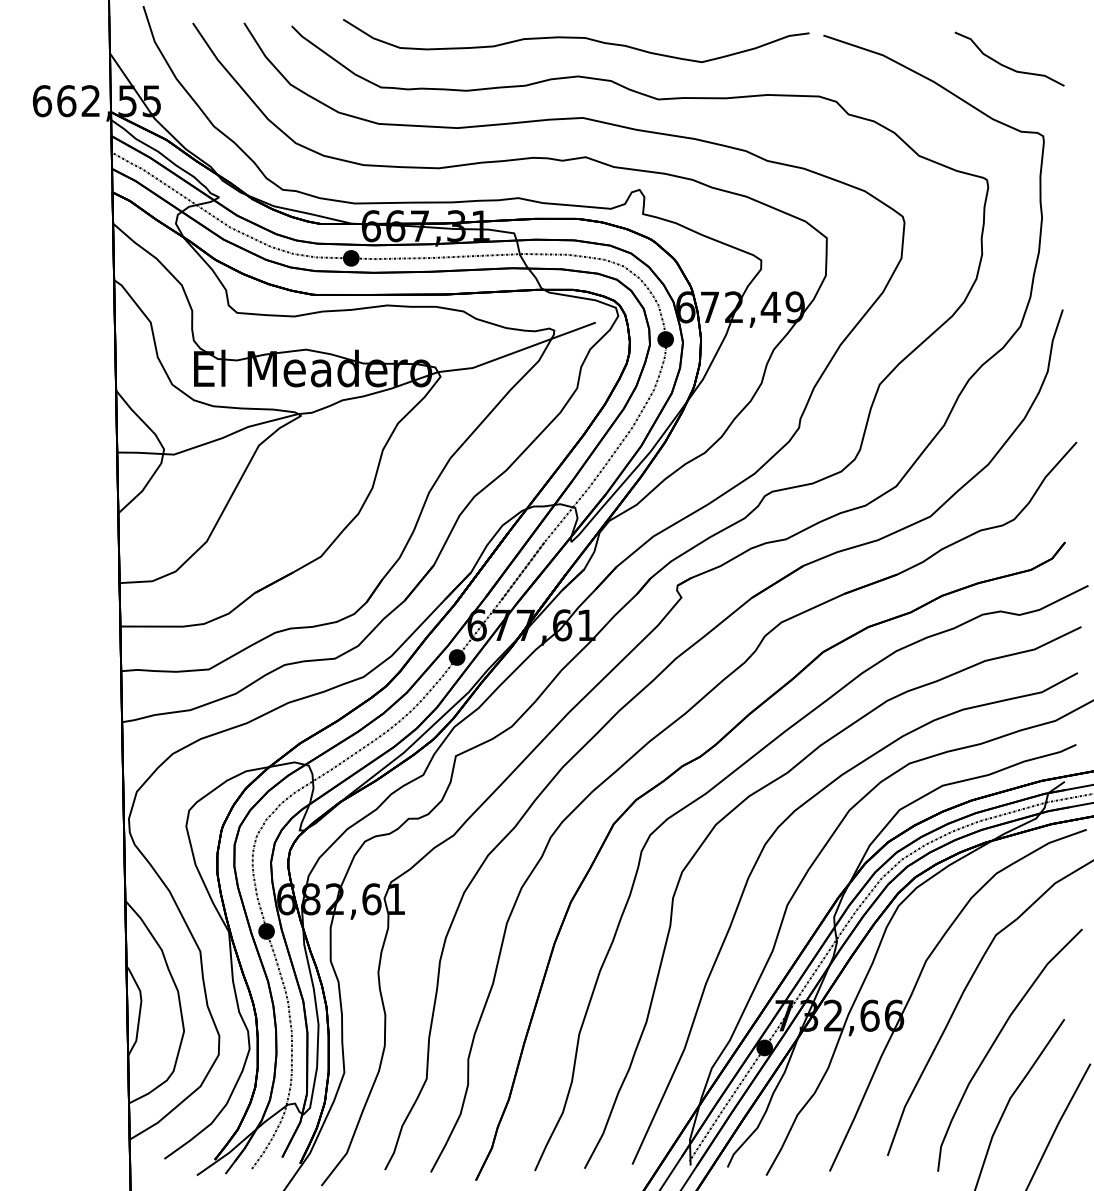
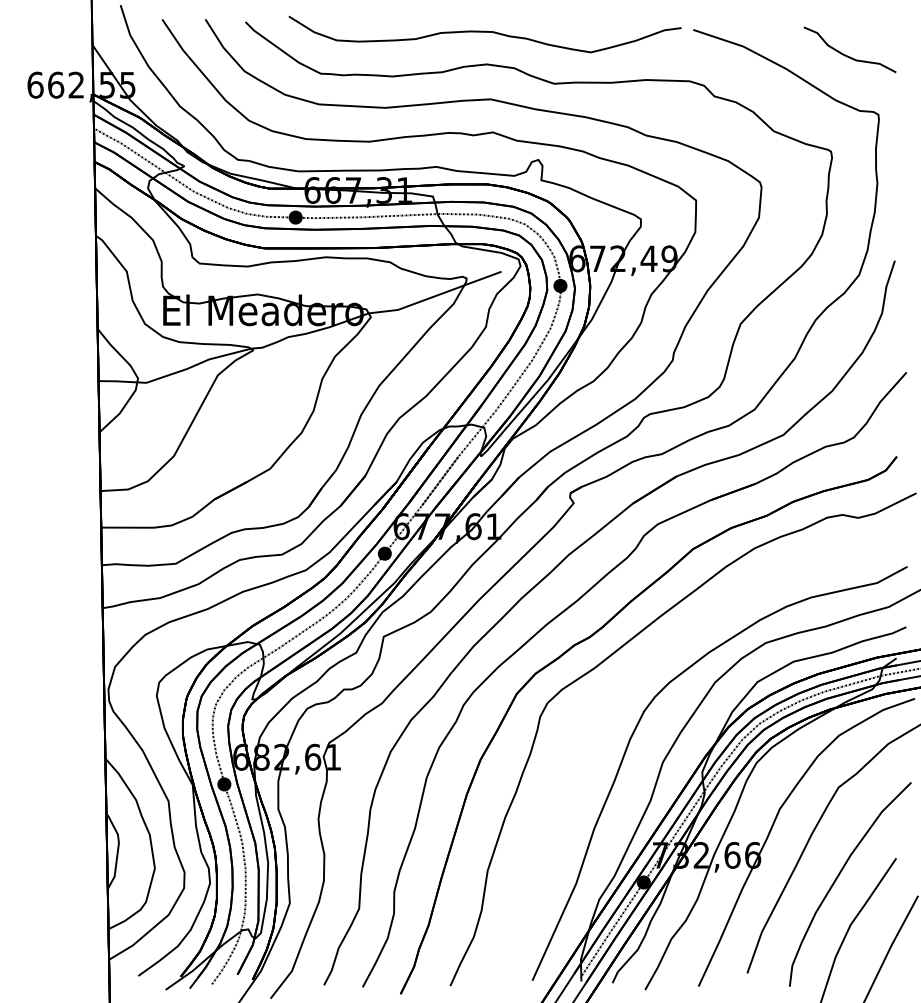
part: (761, 790) -> (641, 665), removed

